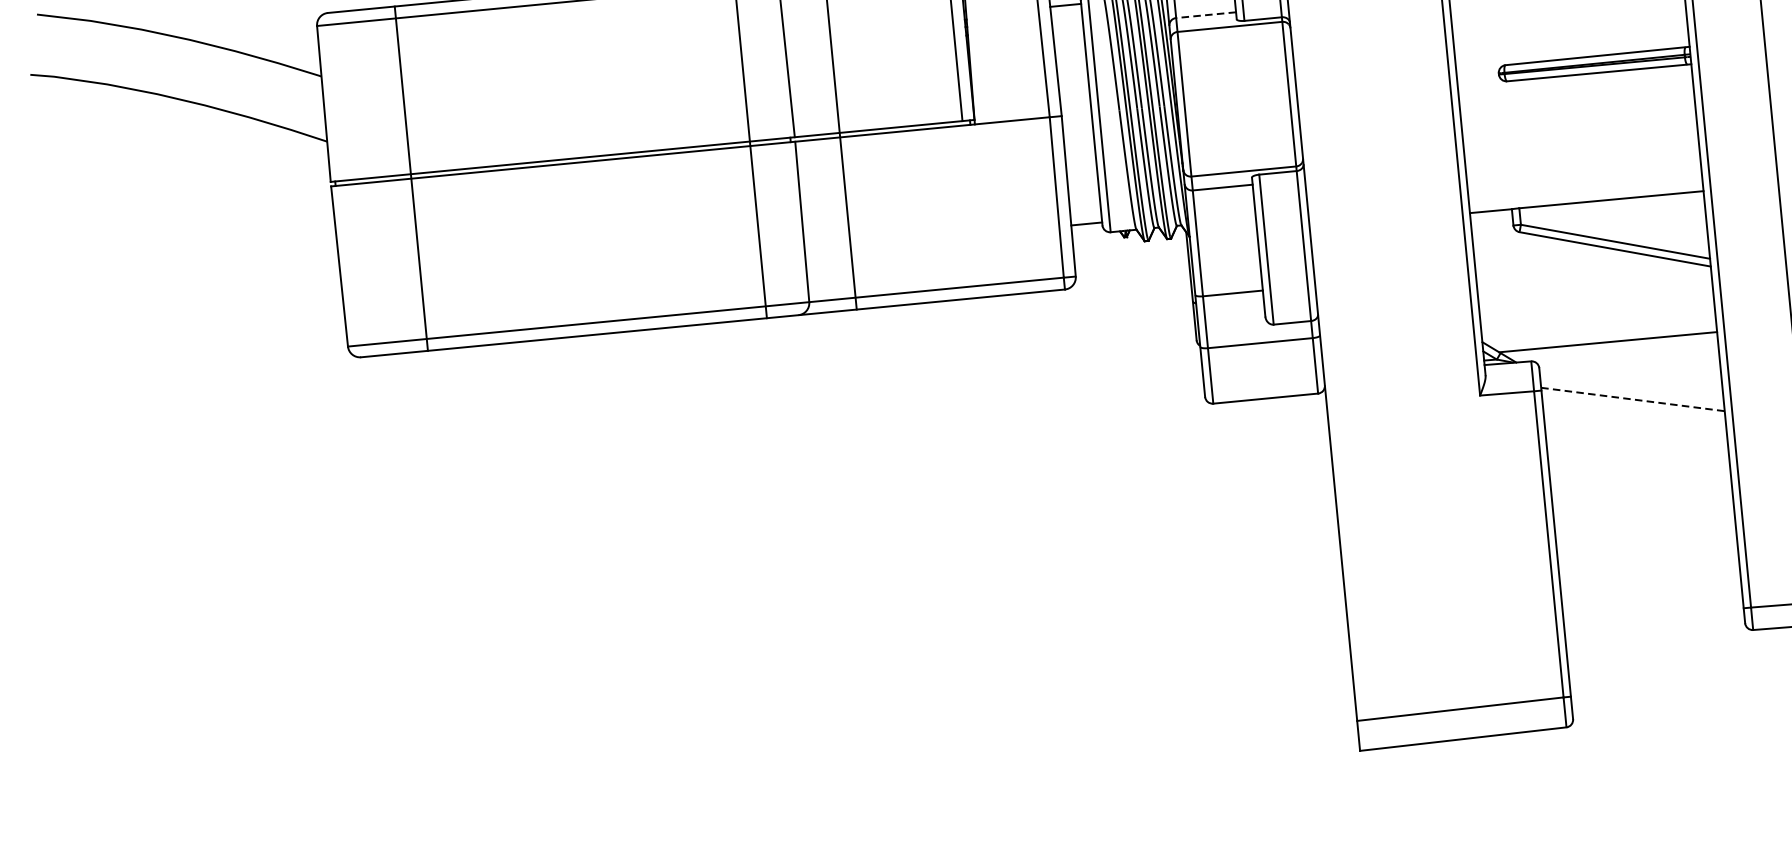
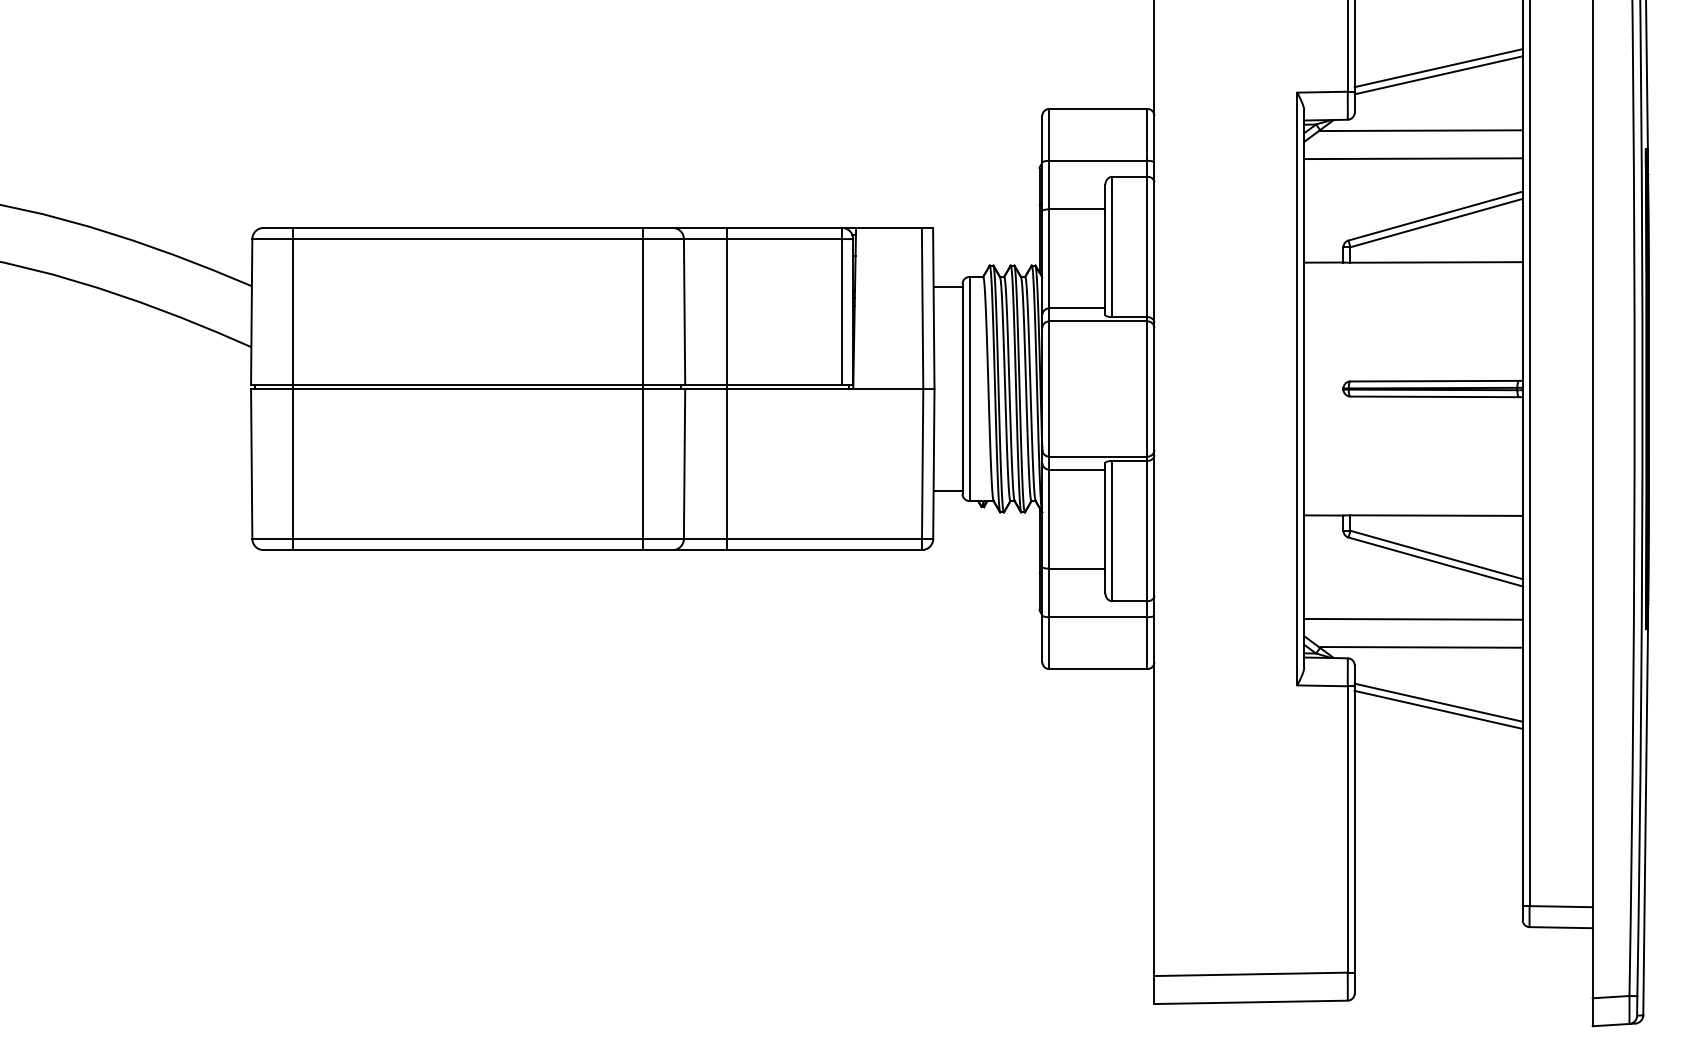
line: (1205, 15) -> (1076, 308), dashed -> solid
line: (411, 178) -> (293, 388), moved
line: (1597, 312) -> (1413, 618), added
line: (1633, 399) -> (1439, 702), dashed -> solid
line: (1633, 406) -> (1438, 709), added

